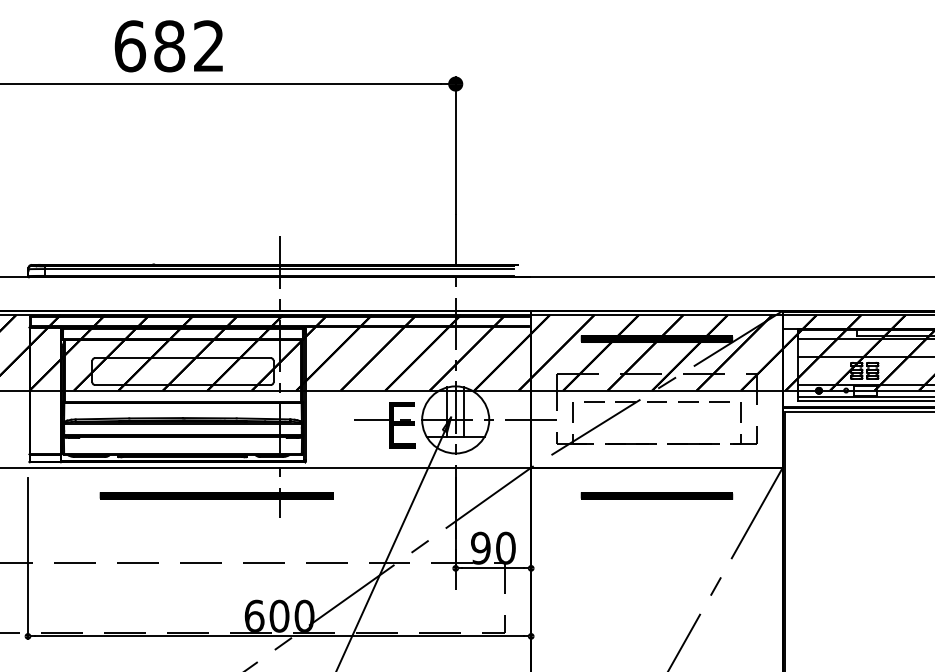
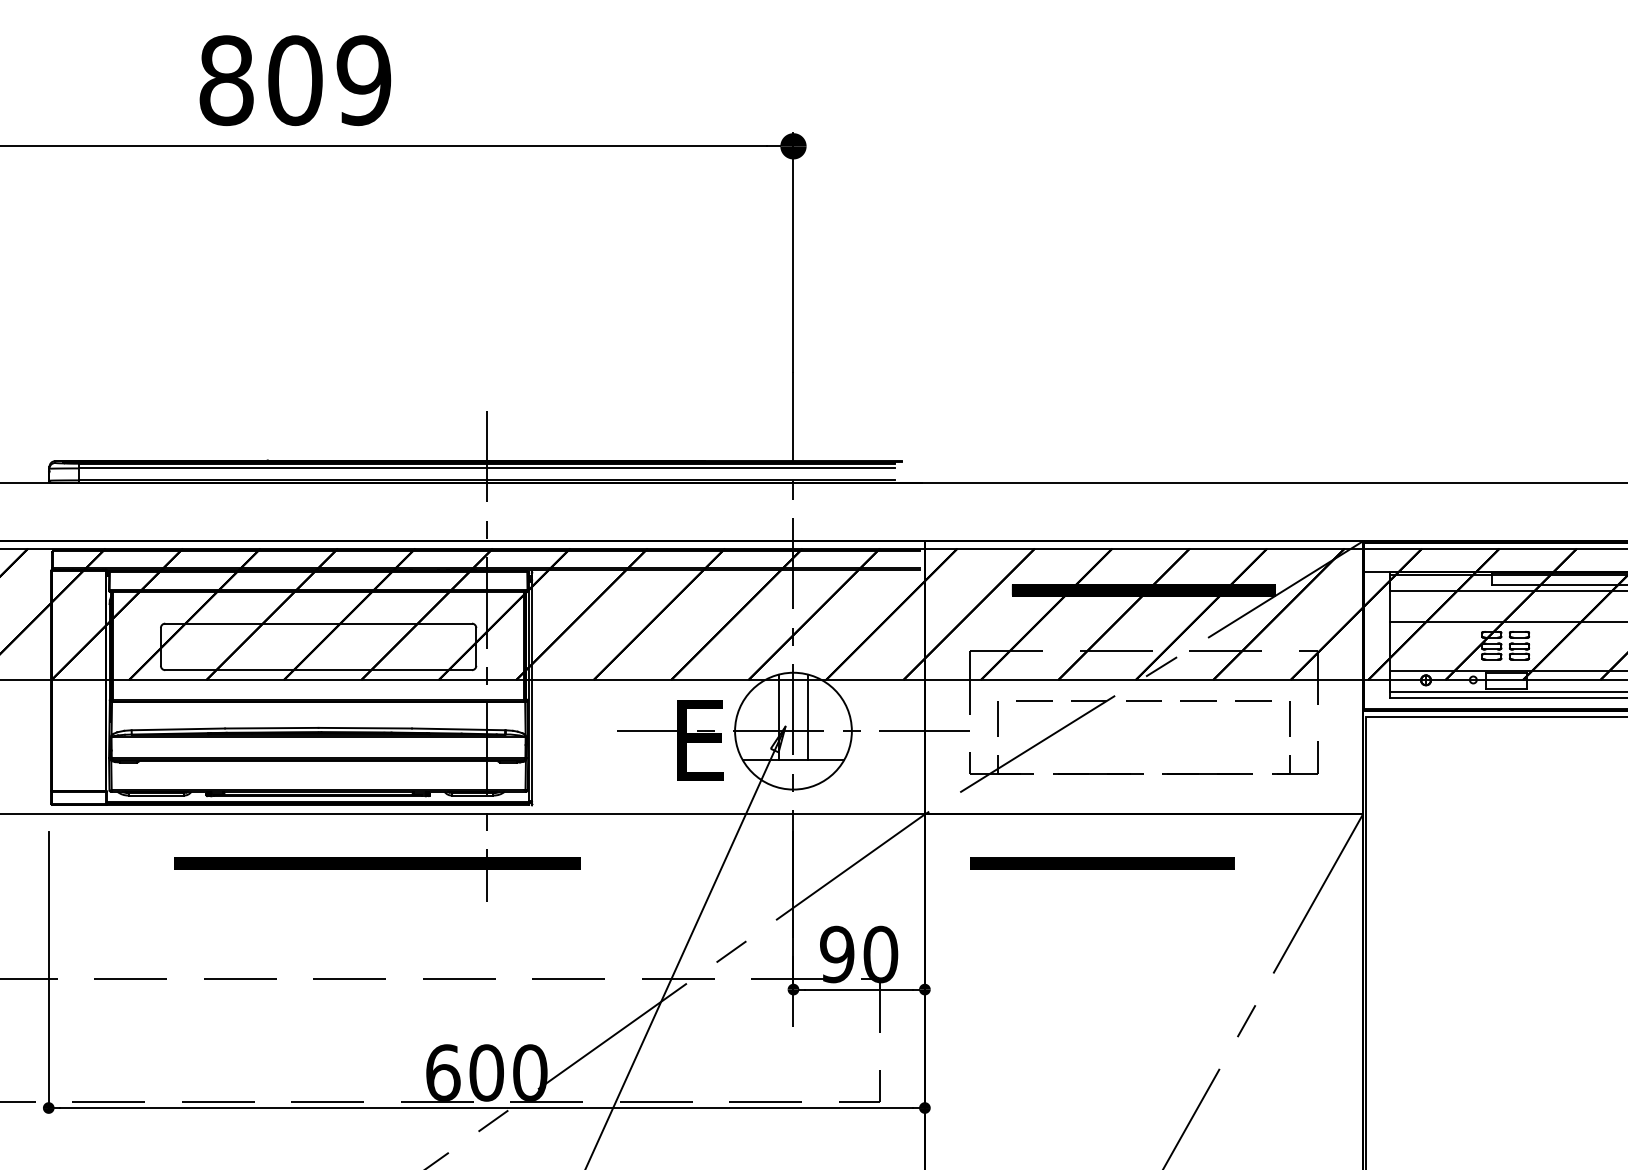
text: (169, 46) -> (295, 80), 682 -> 809
part: (656, 495) -> (1101, 862), moved

